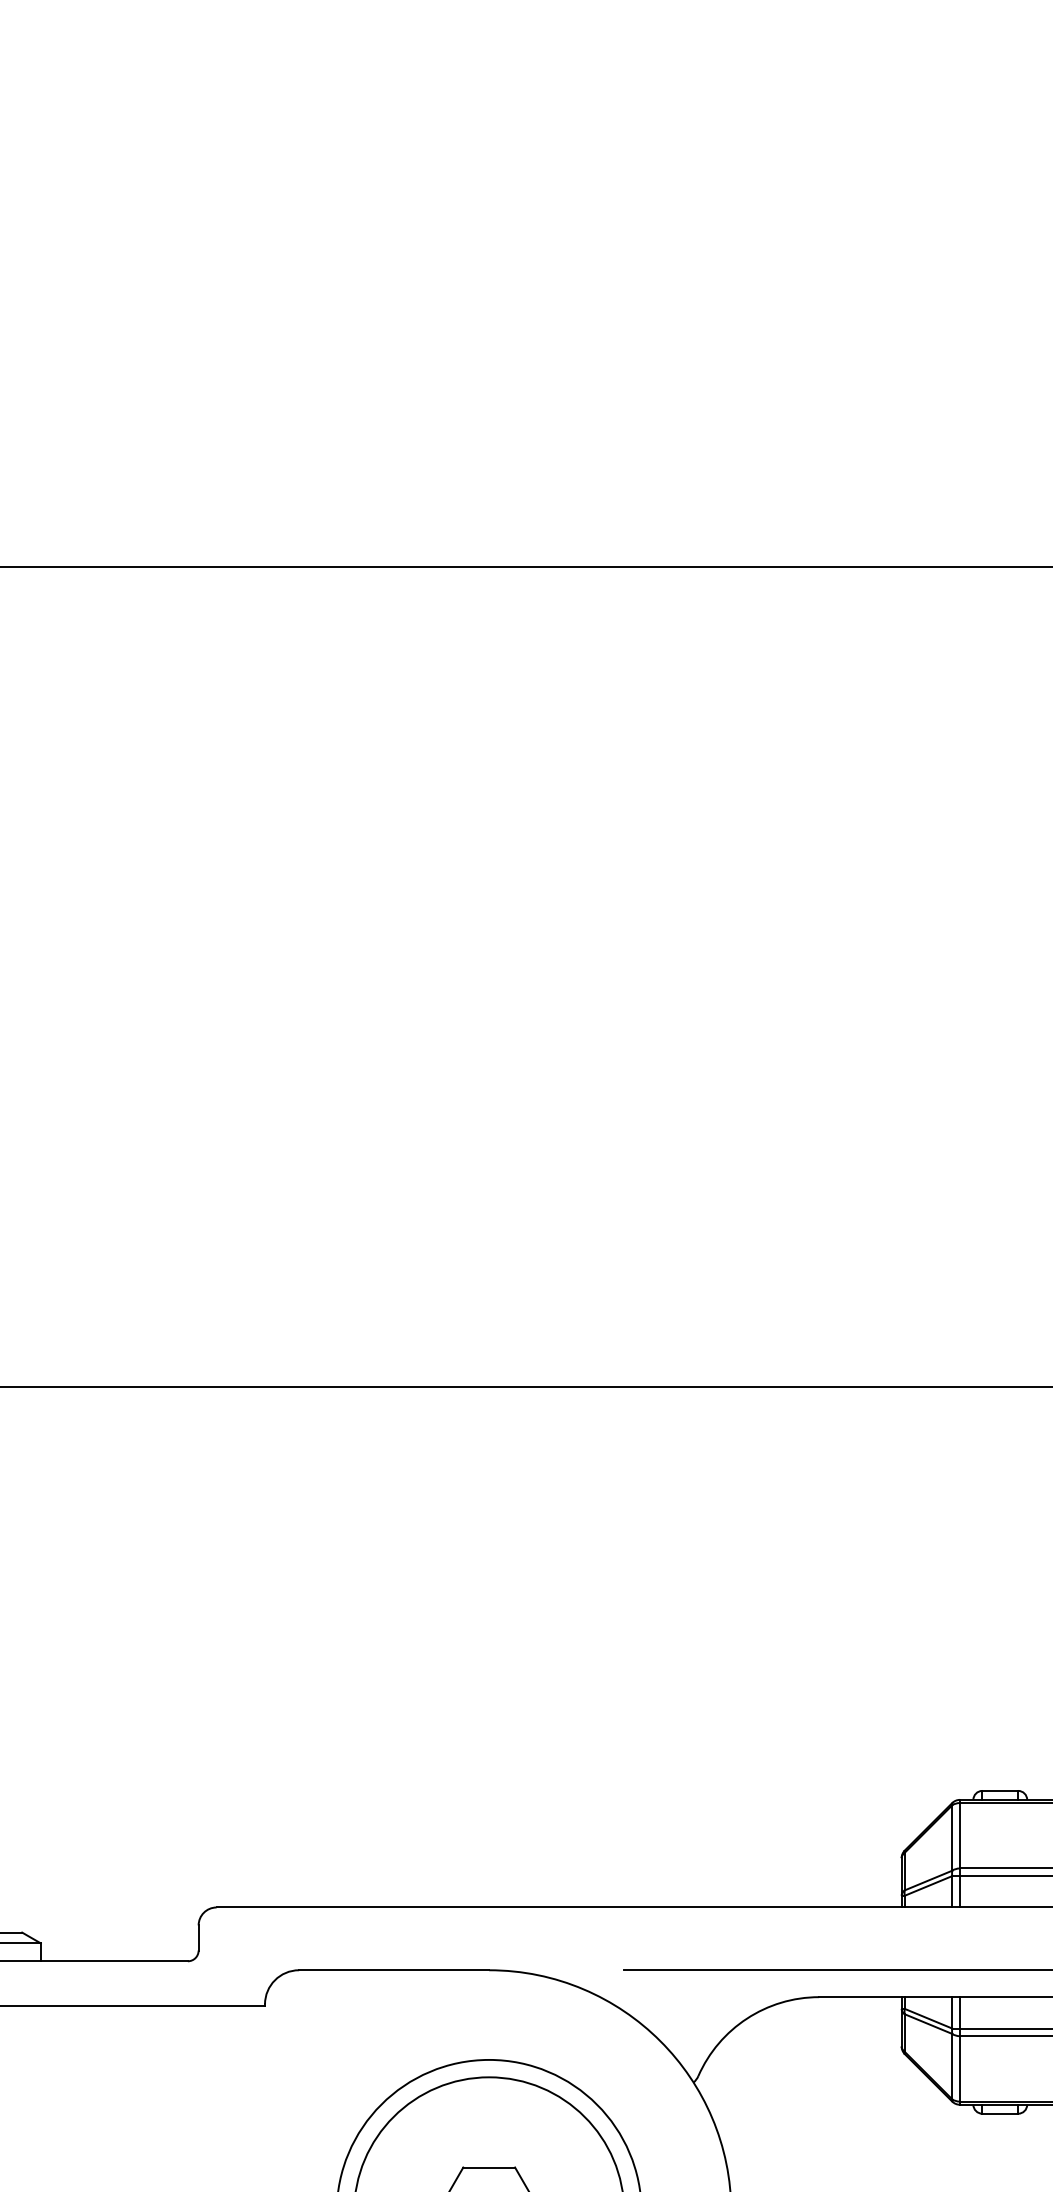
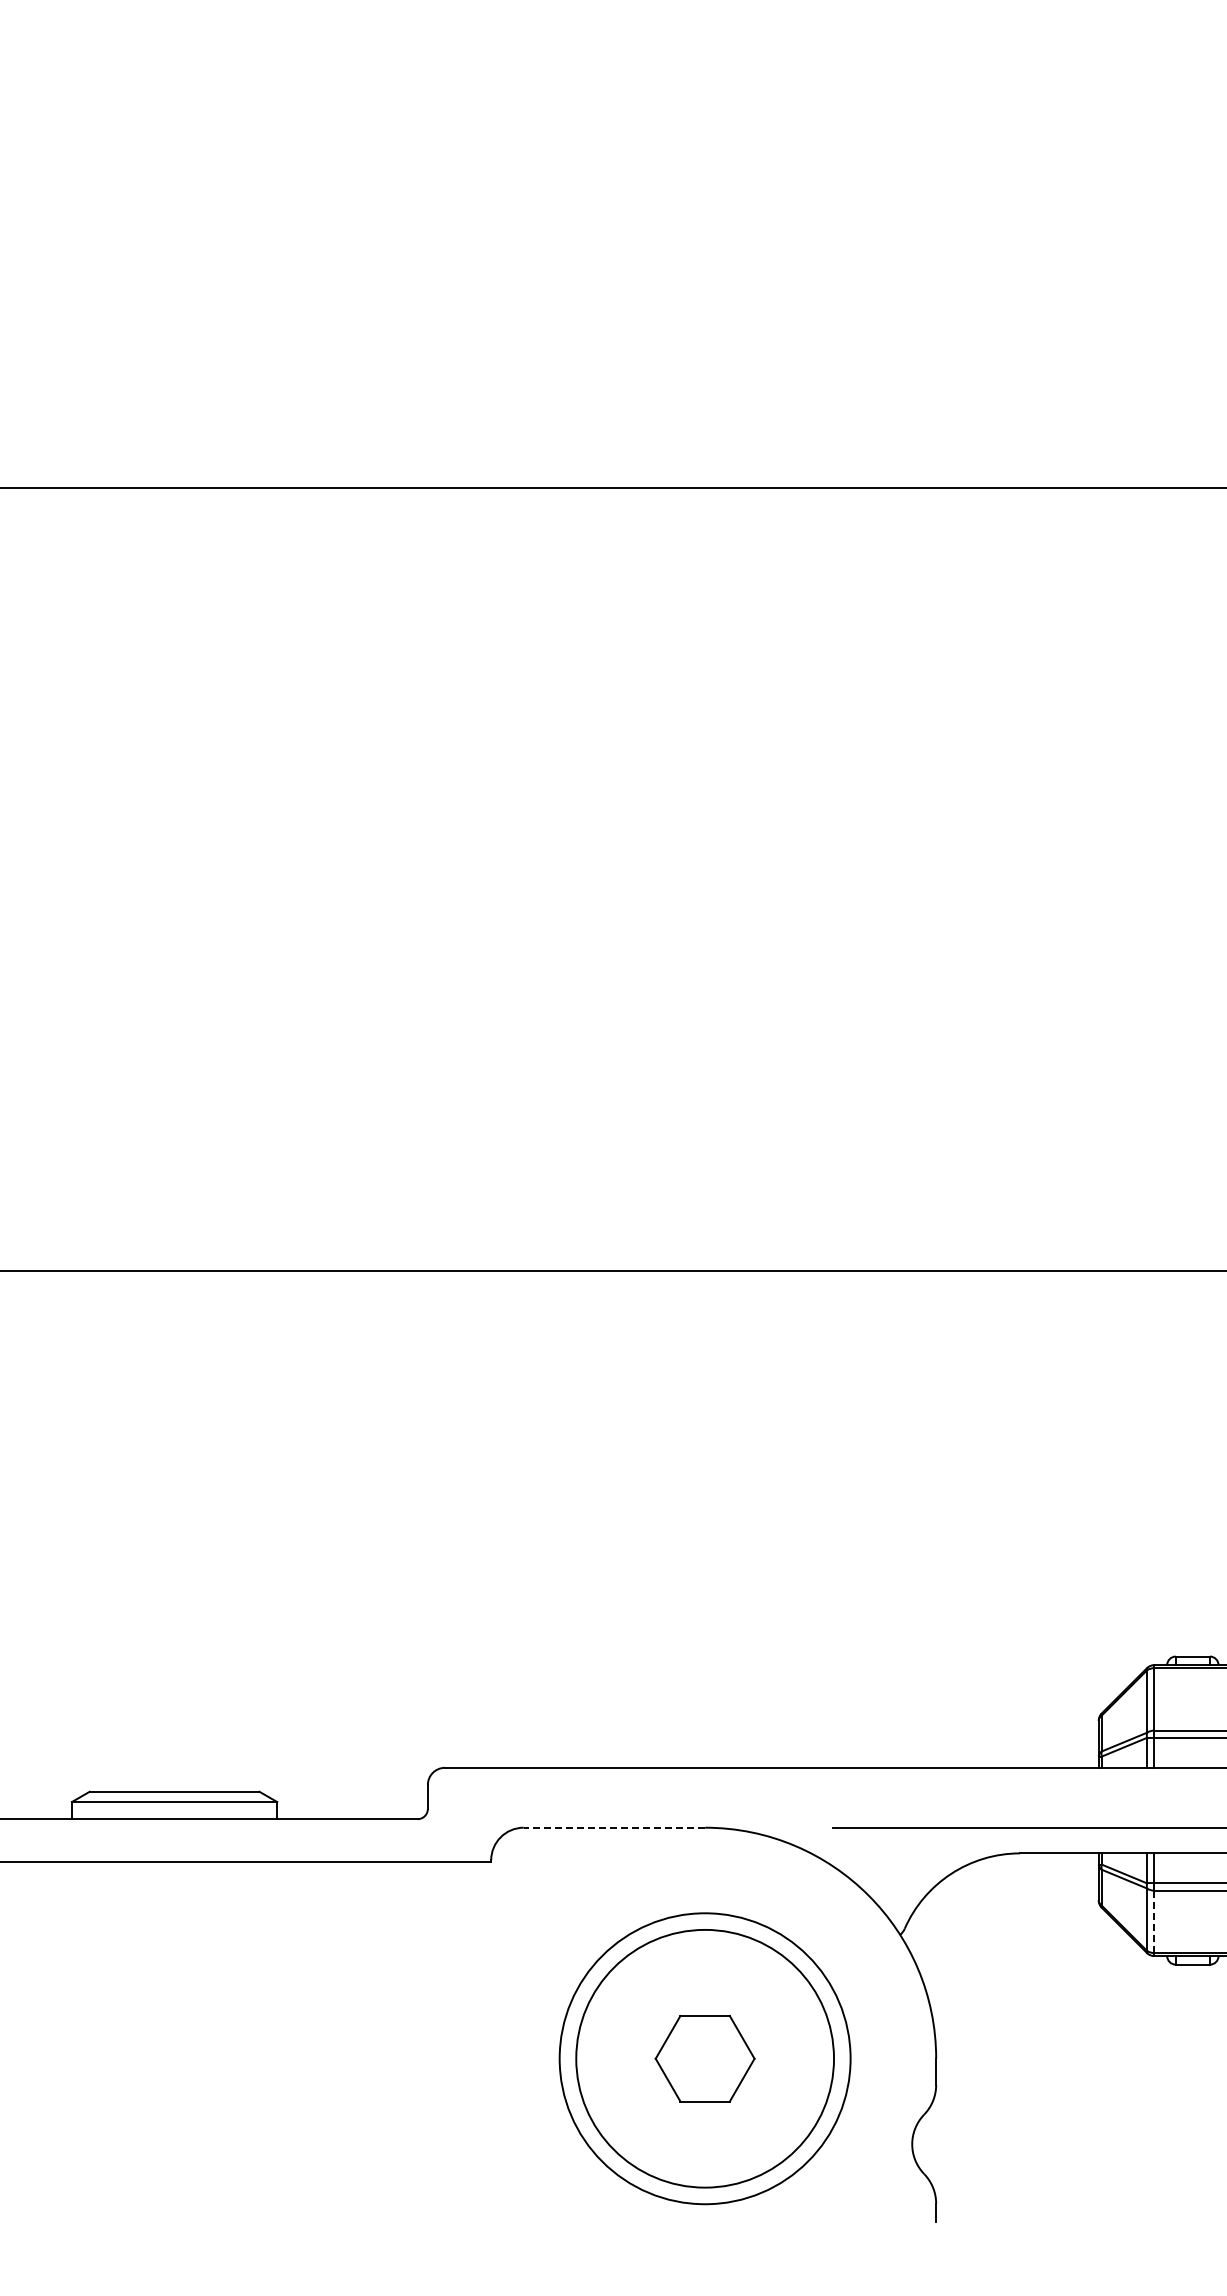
line: (394, 1970) -> (614, 1827), solid -> dashed
line: (960, 2068) -> (1154, 1921), solid -> dashed

